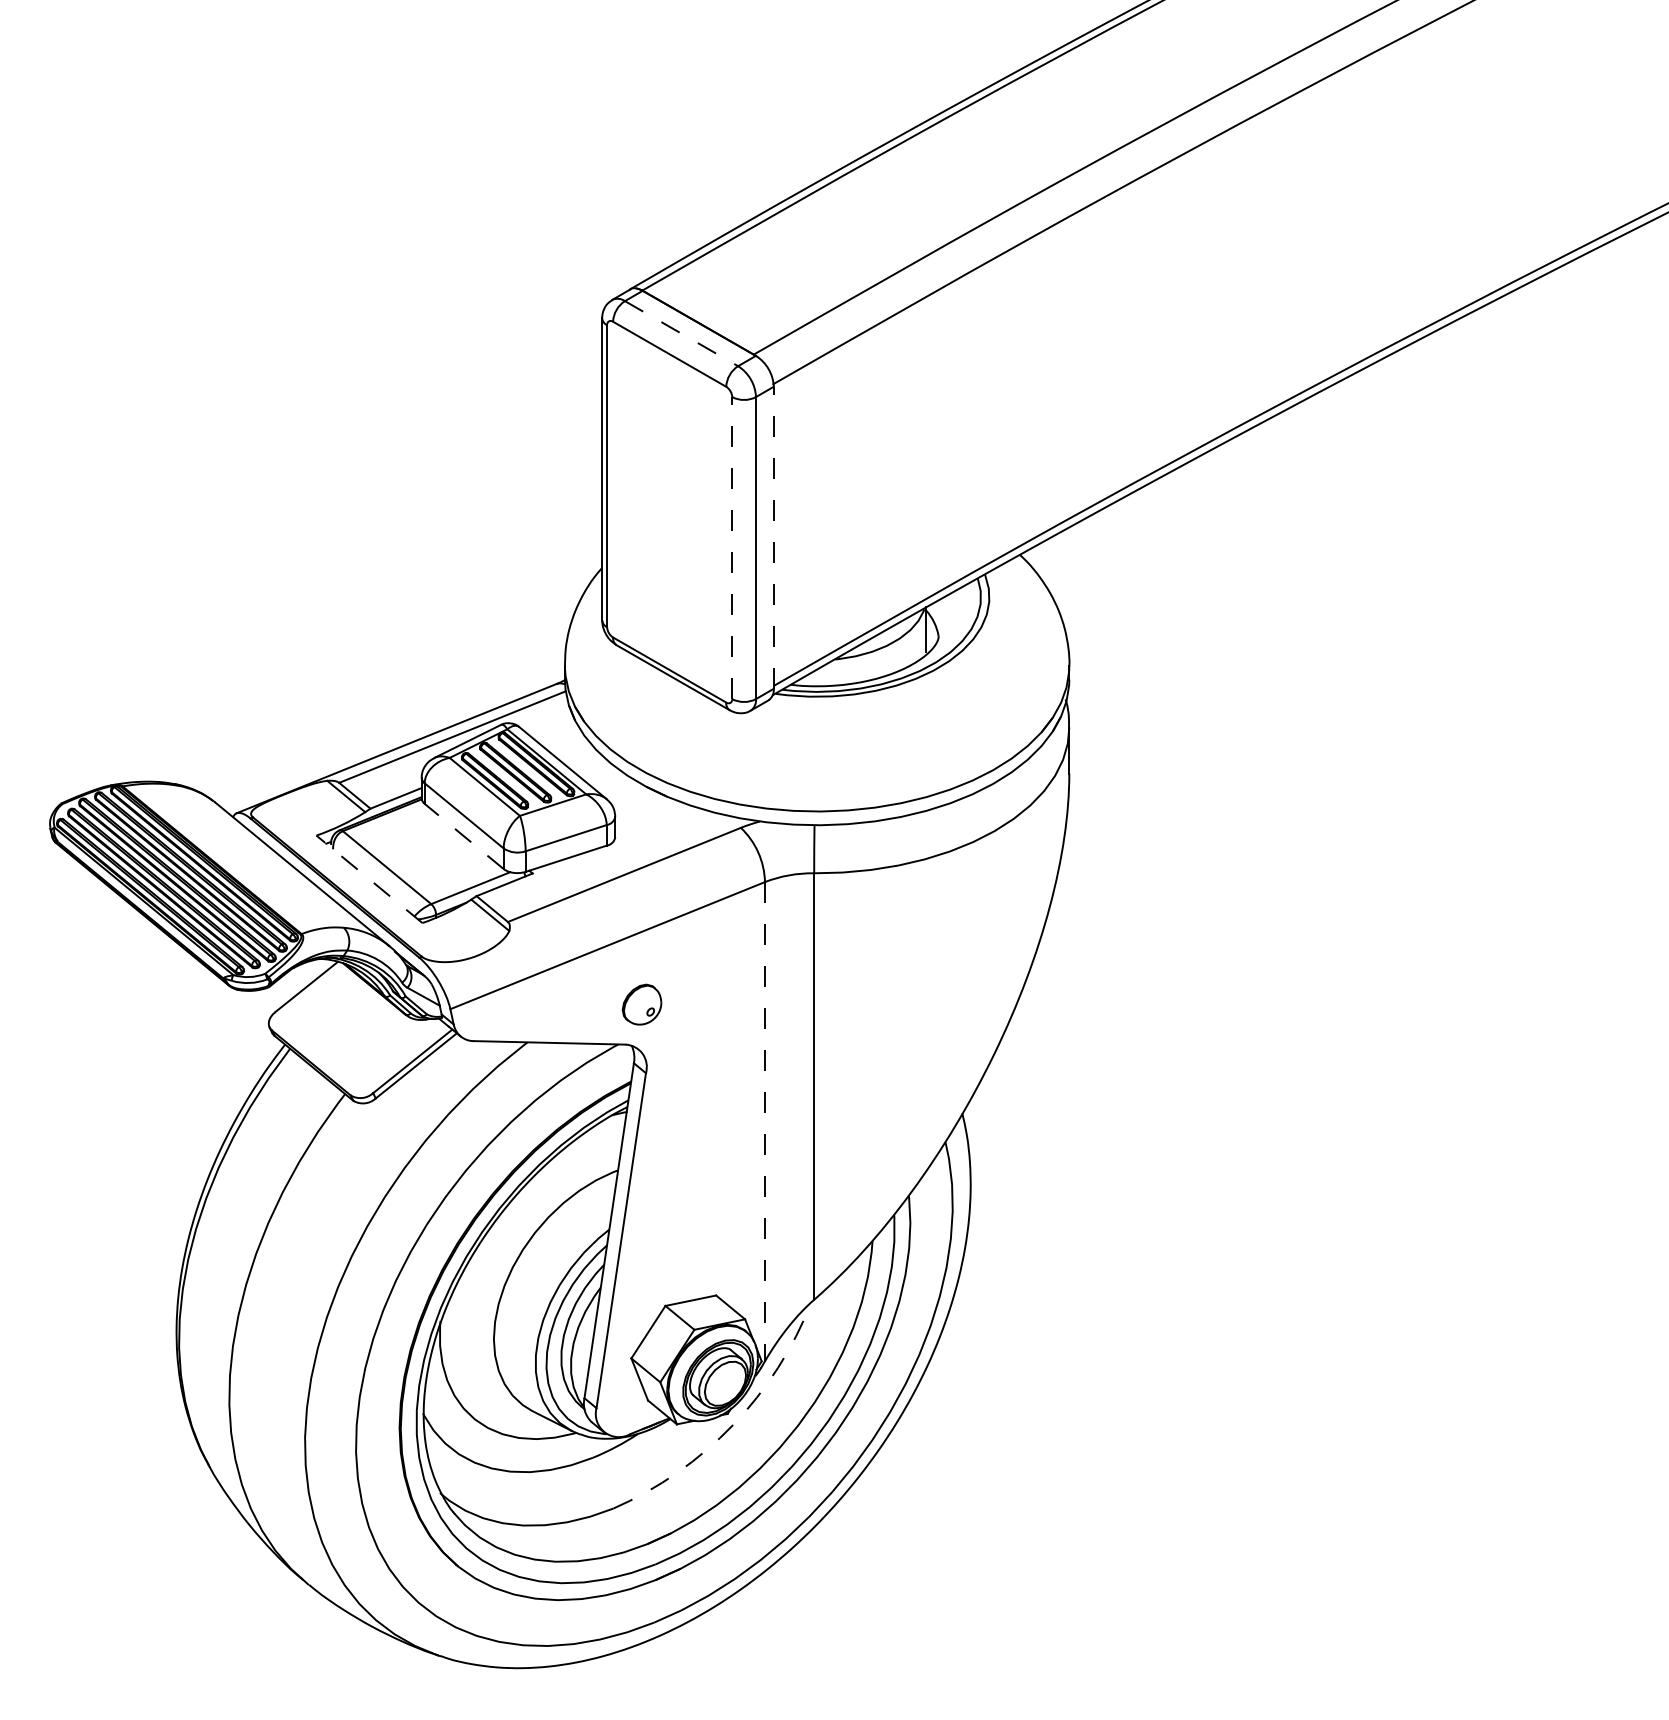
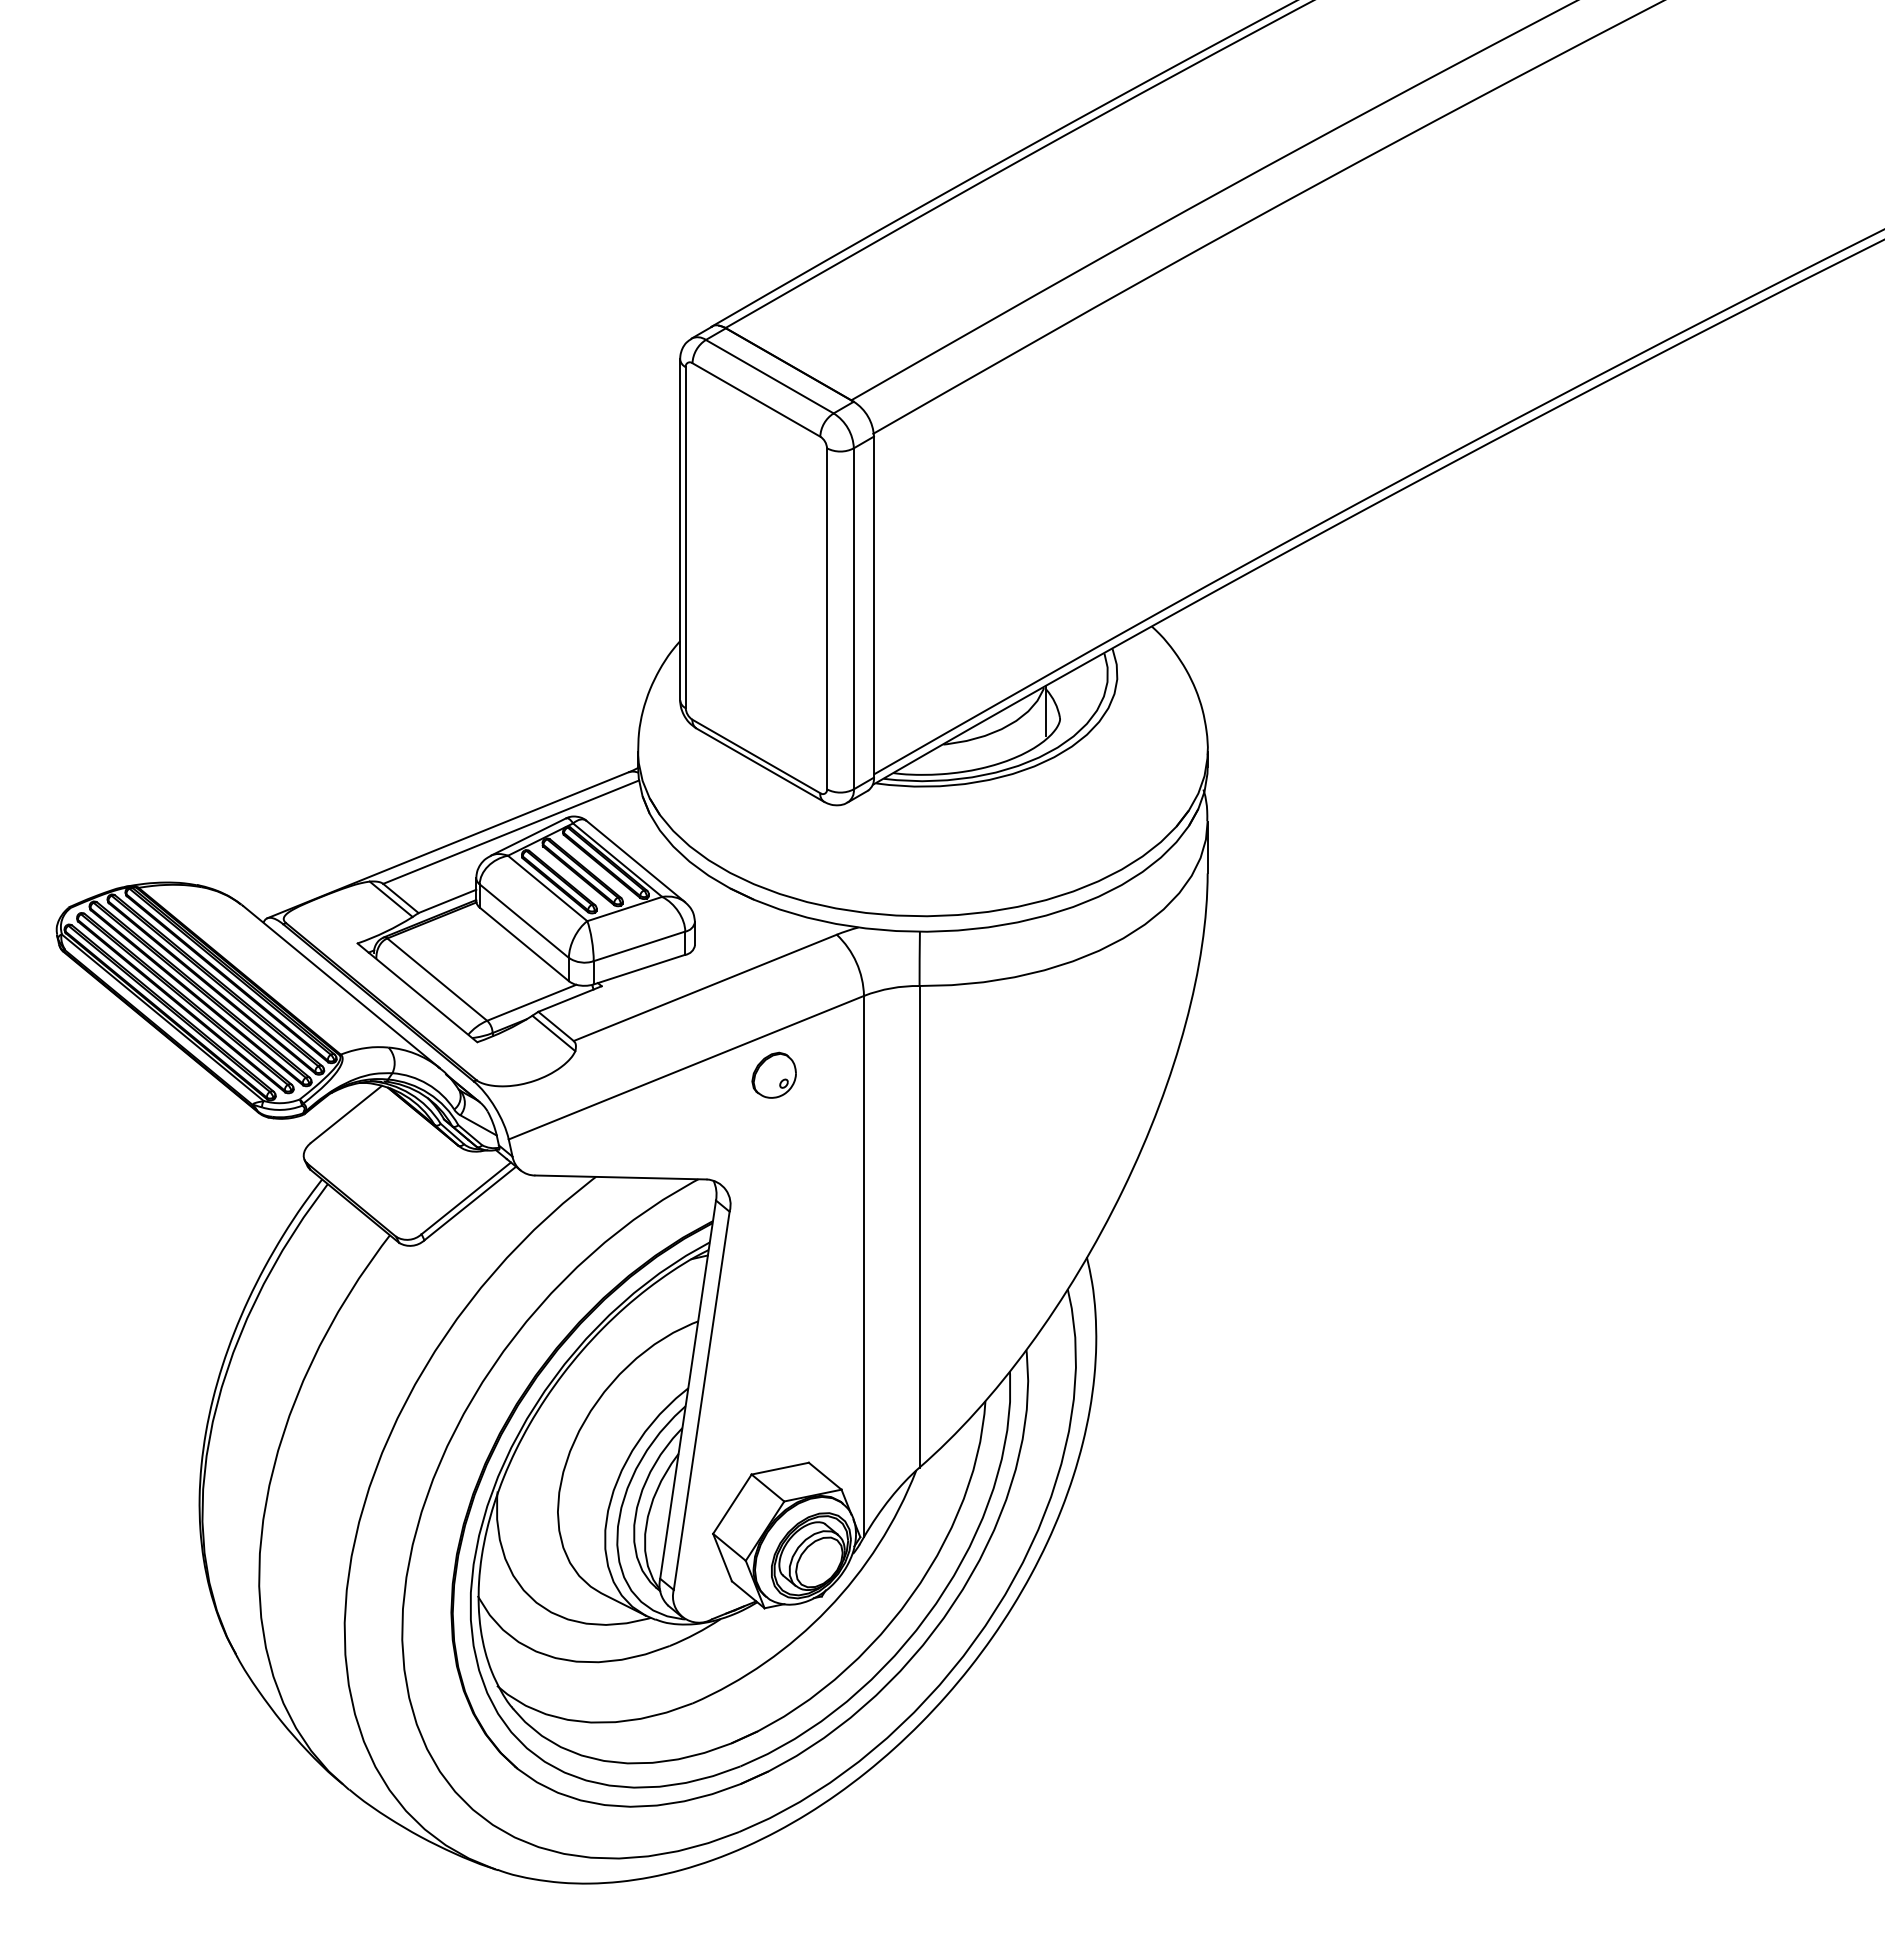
line: (681, 333) -> (769, 376), dashed -> solid
line: (773, 538) -> (873, 607), dashed -> solid
line: (732, 547) -> (827, 618), dashed -> solid
line: (464, 836) -> (524, 944), dashed -> solid
line: (369, 879) -> (417, 992), dashed -> solid
part: (641, 1003) -> (773, 1074), moved
line: (765, 1121) -> (864, 1266), dashed -> solid
arc: (732, 1425) -> (827, 1609), dashed -> solid

